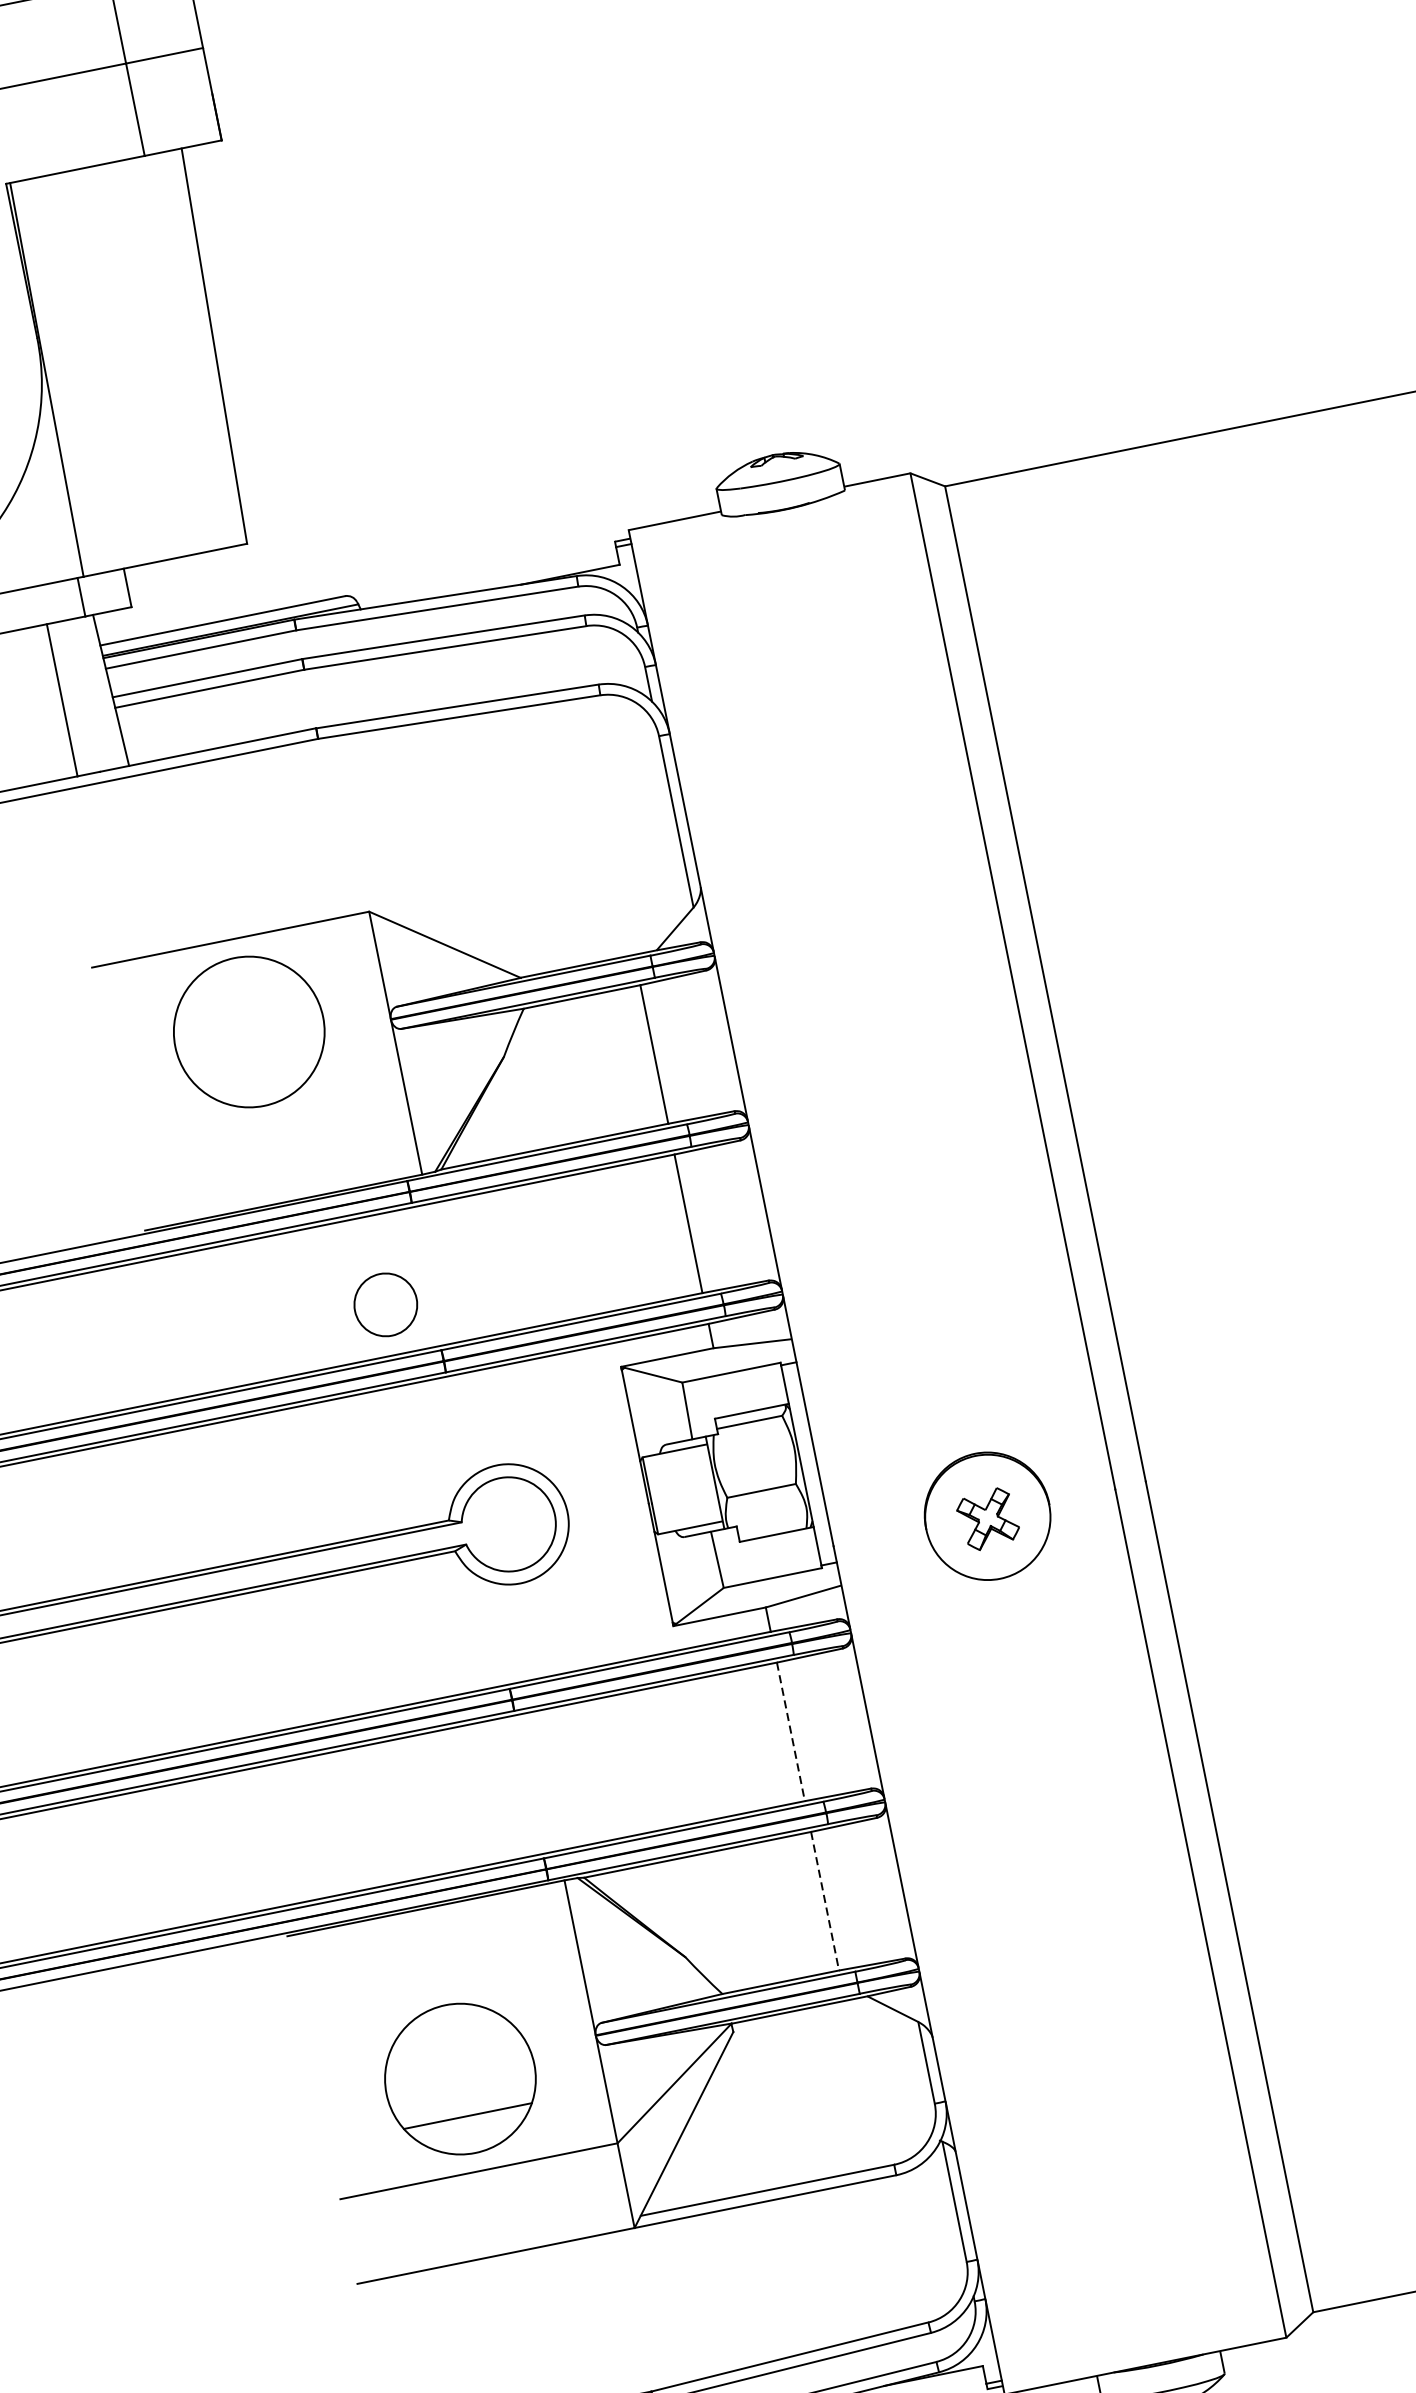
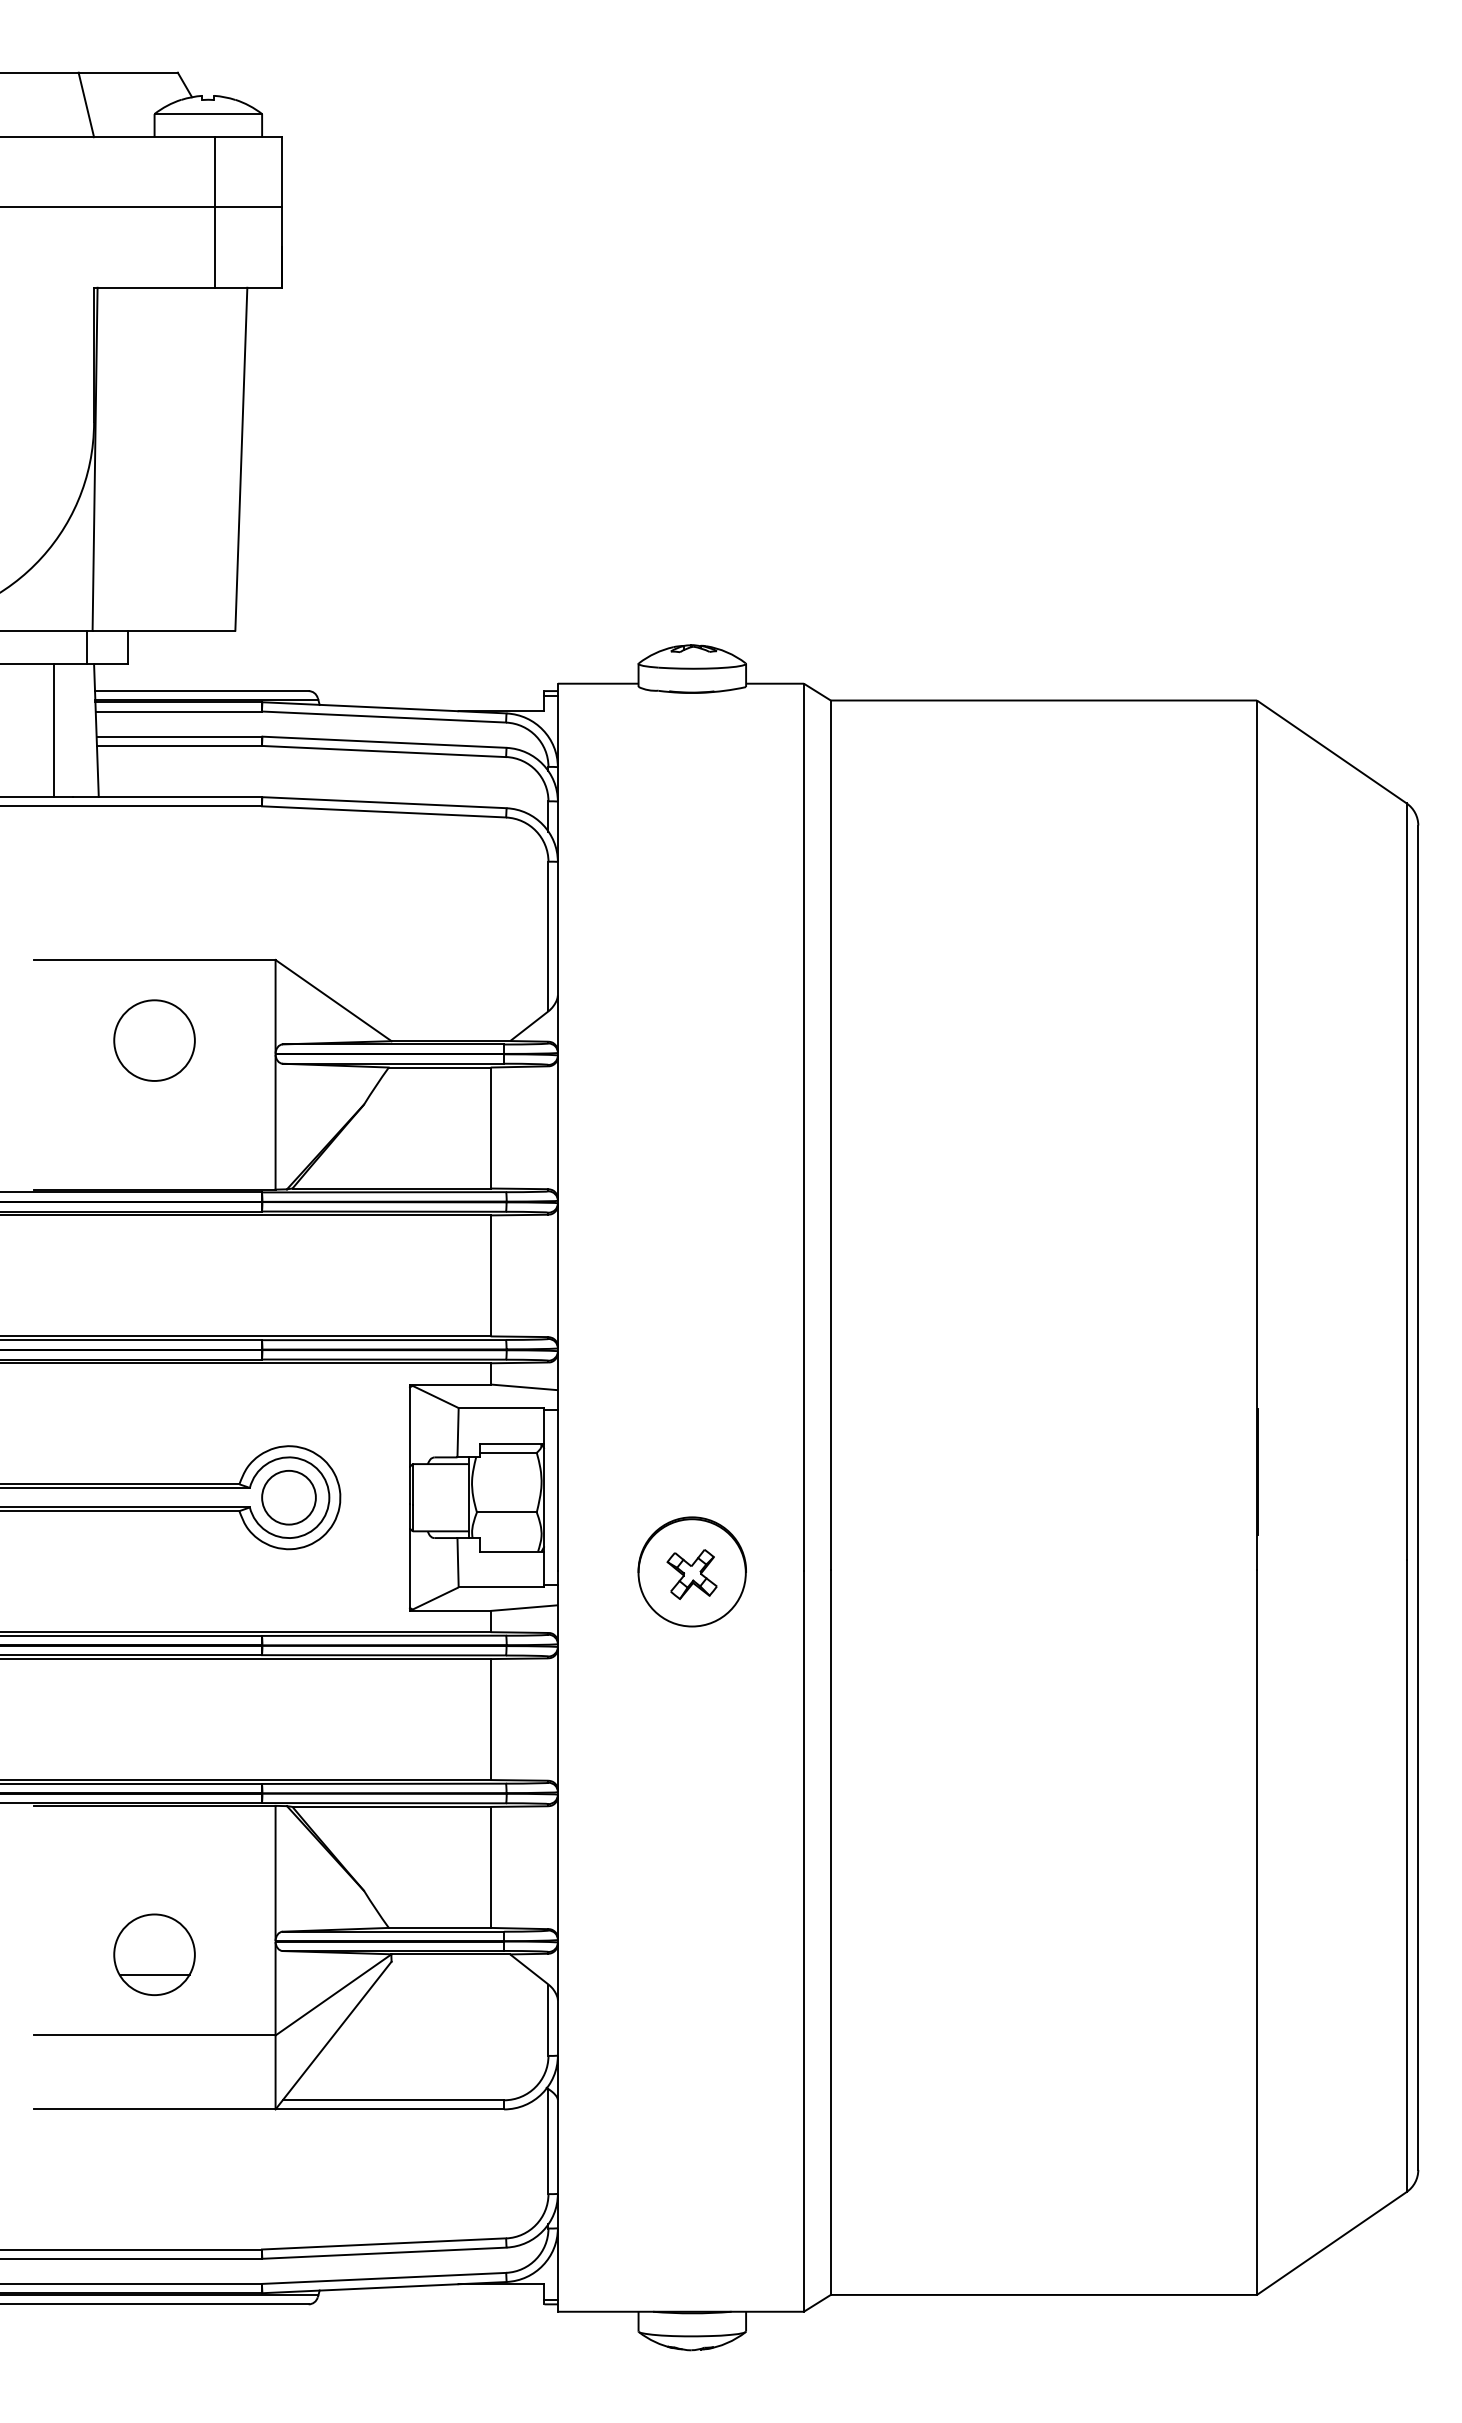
circle: (249, 1031) -> (154, 1040), size x0.62
circle: (385, 1304) -> (288, 1497), moved
line: (790, 1733) -> (490, 1720), dashed -> solid
line: (824, 1901) -> (490, 1867), dashed -> solid
part: (460, 2078) -> (154, 1954), size x0.62

